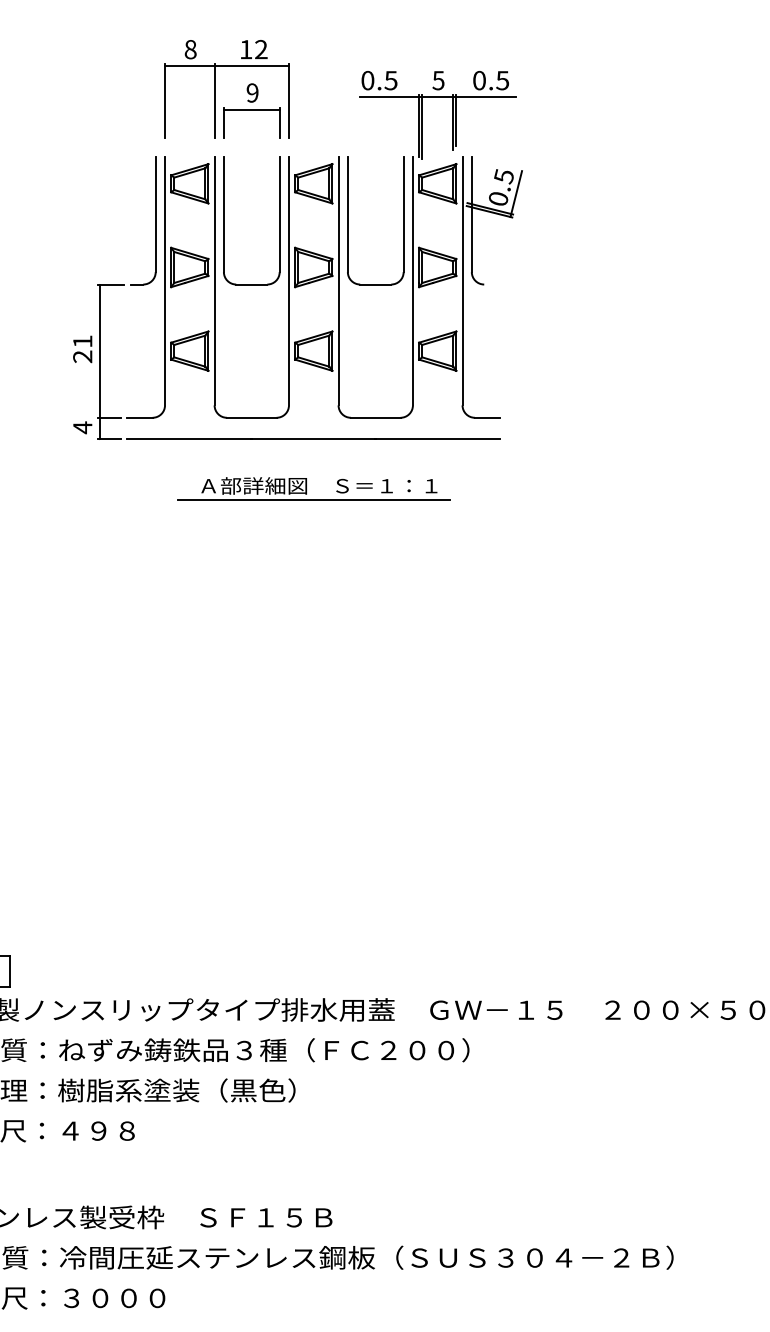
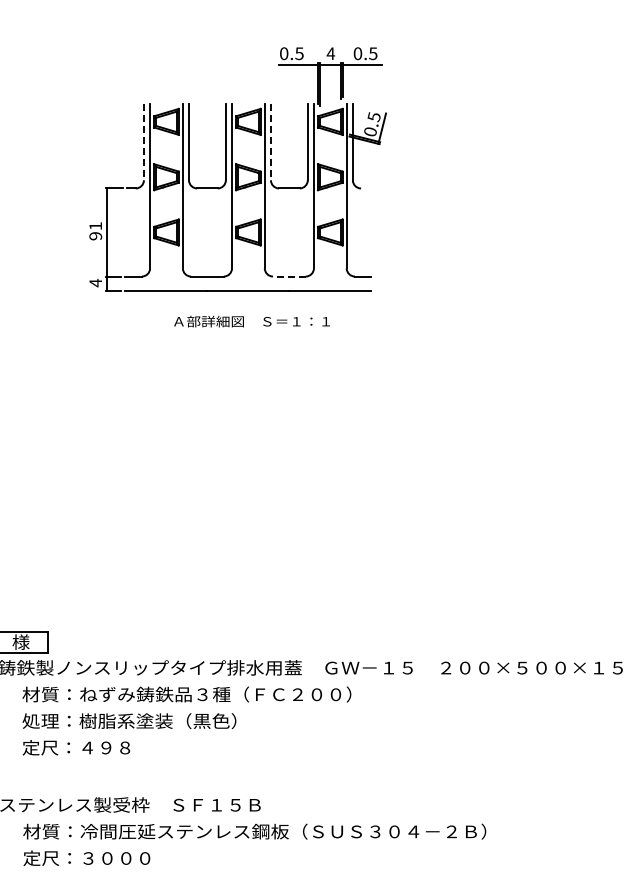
text: (437, 80) -> (330, 53), 5 -> 4
part: (215, 89) -> (183, 59), removed
line: (155, 214) -> (143, 142), solid -> dashed
line: (347, 214) -> (270, 142), solid -> dashed
text: (83, 357) -> (96, 236), 21 -> 91
line: (374, 417) -> (288, 276), solid -> dashed
line: (313, 499) -> (248, 330), removed

